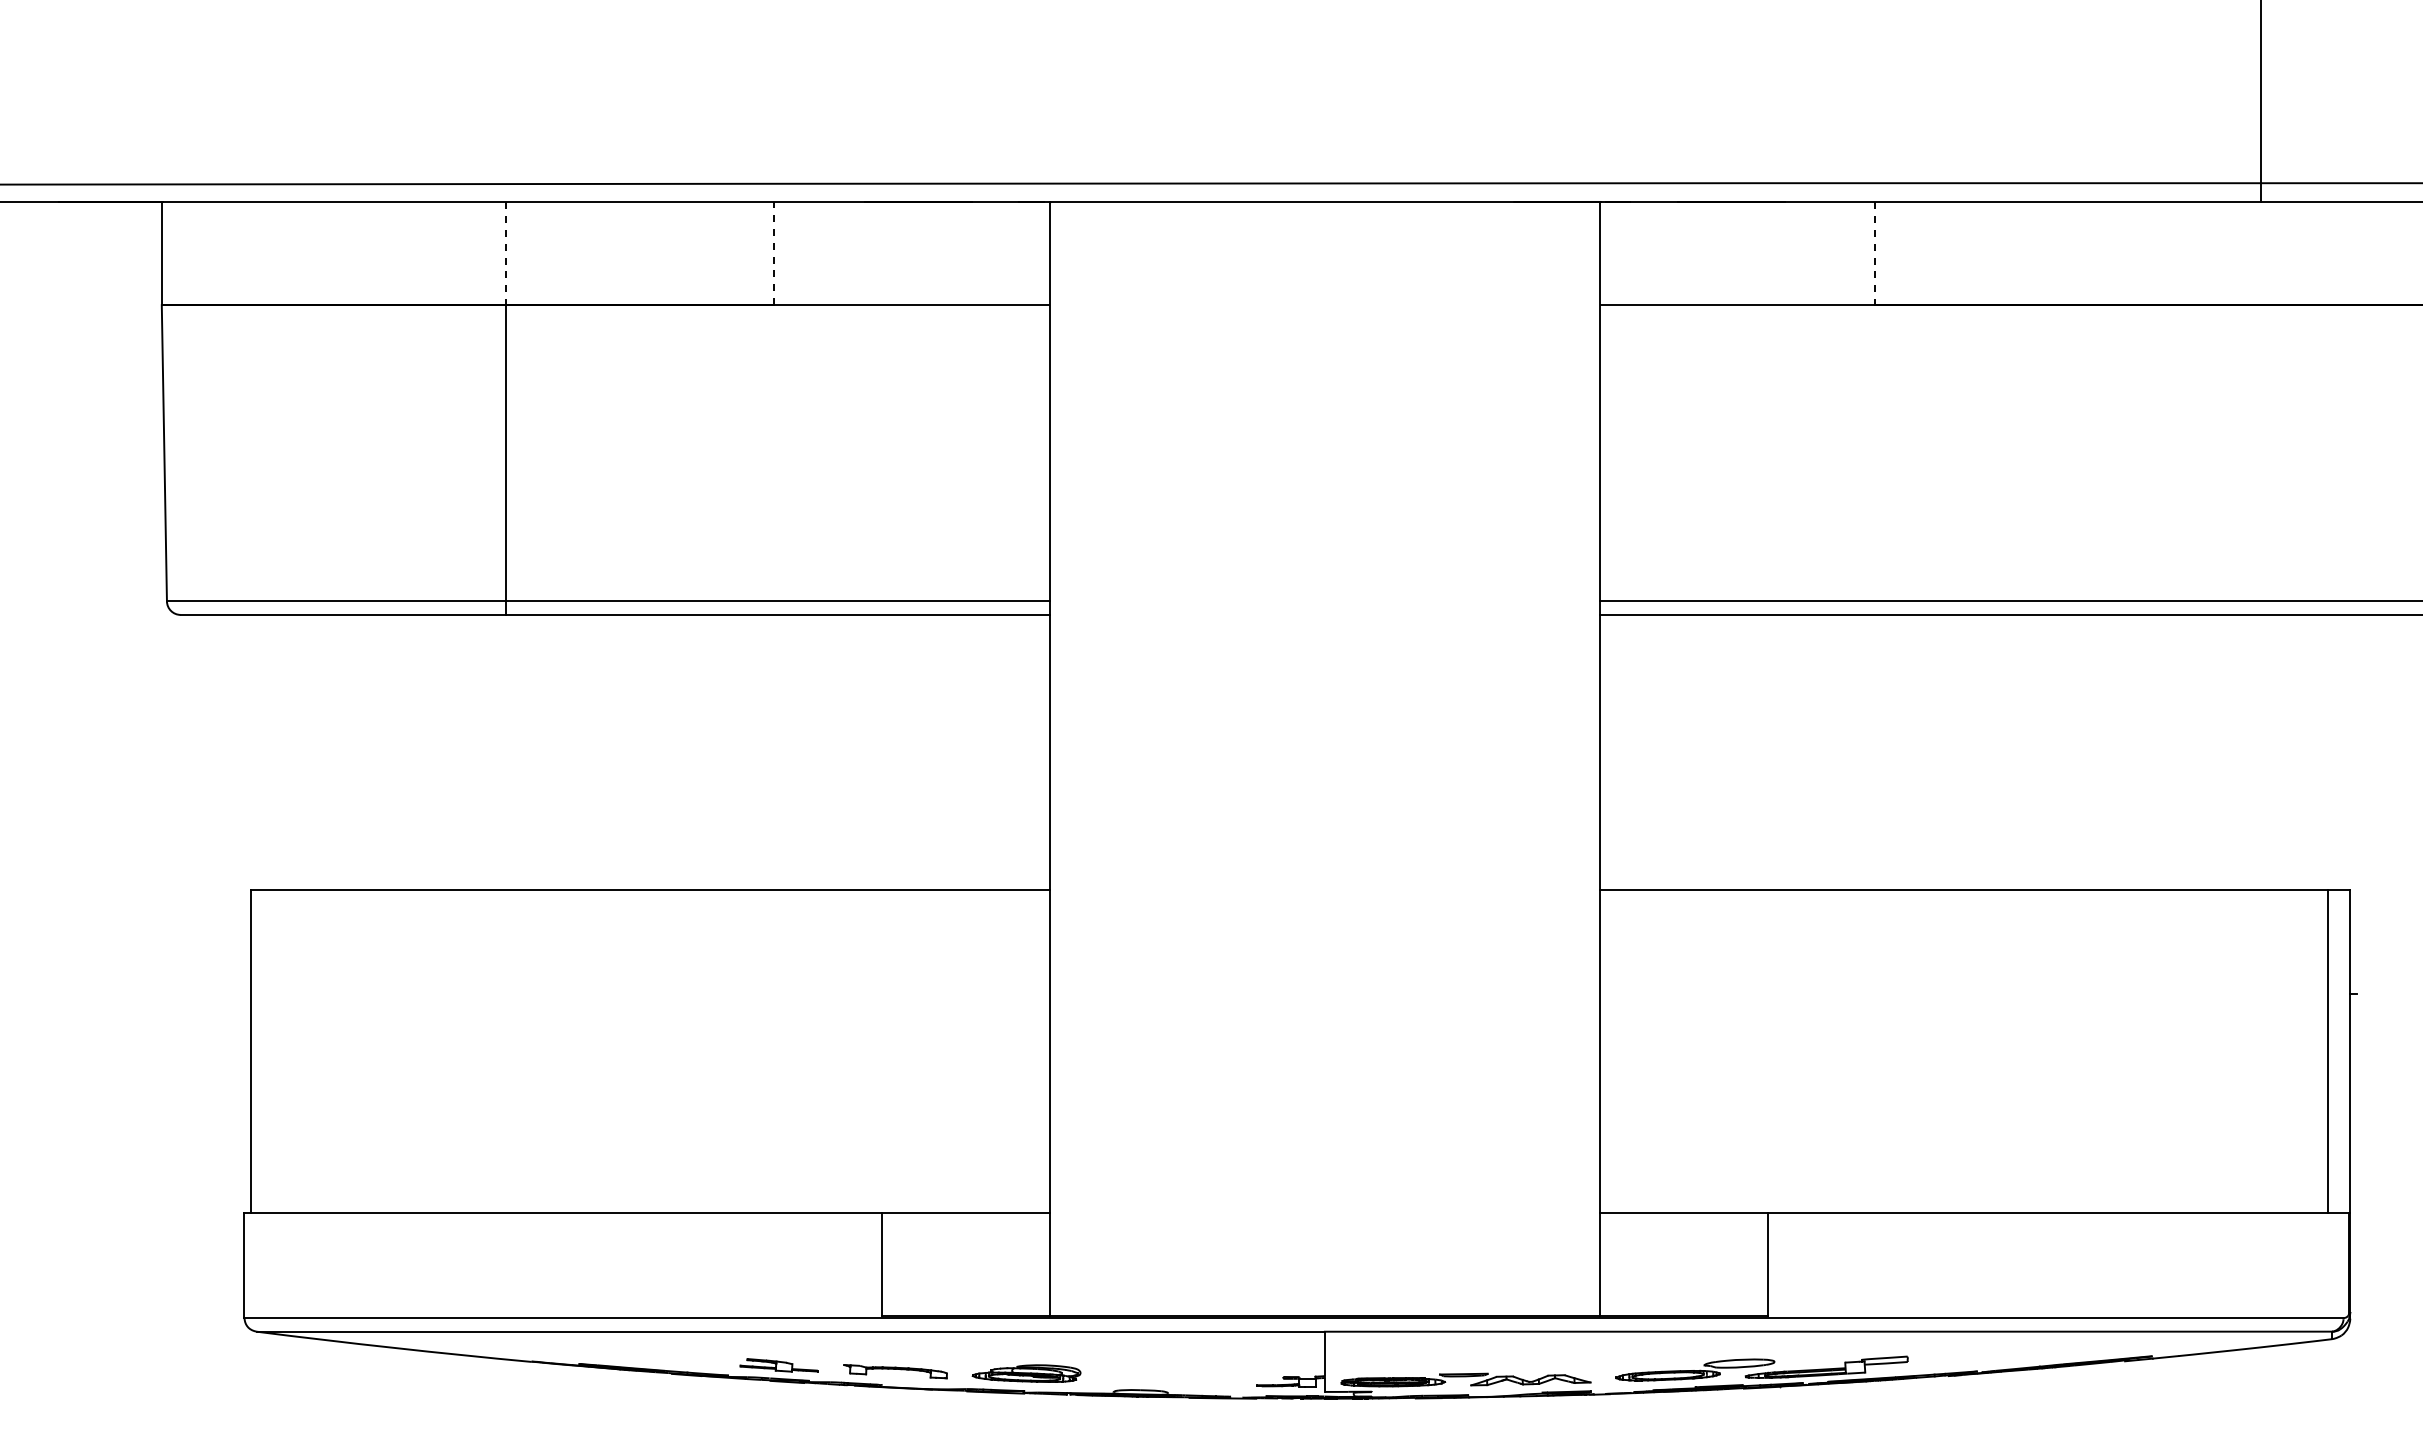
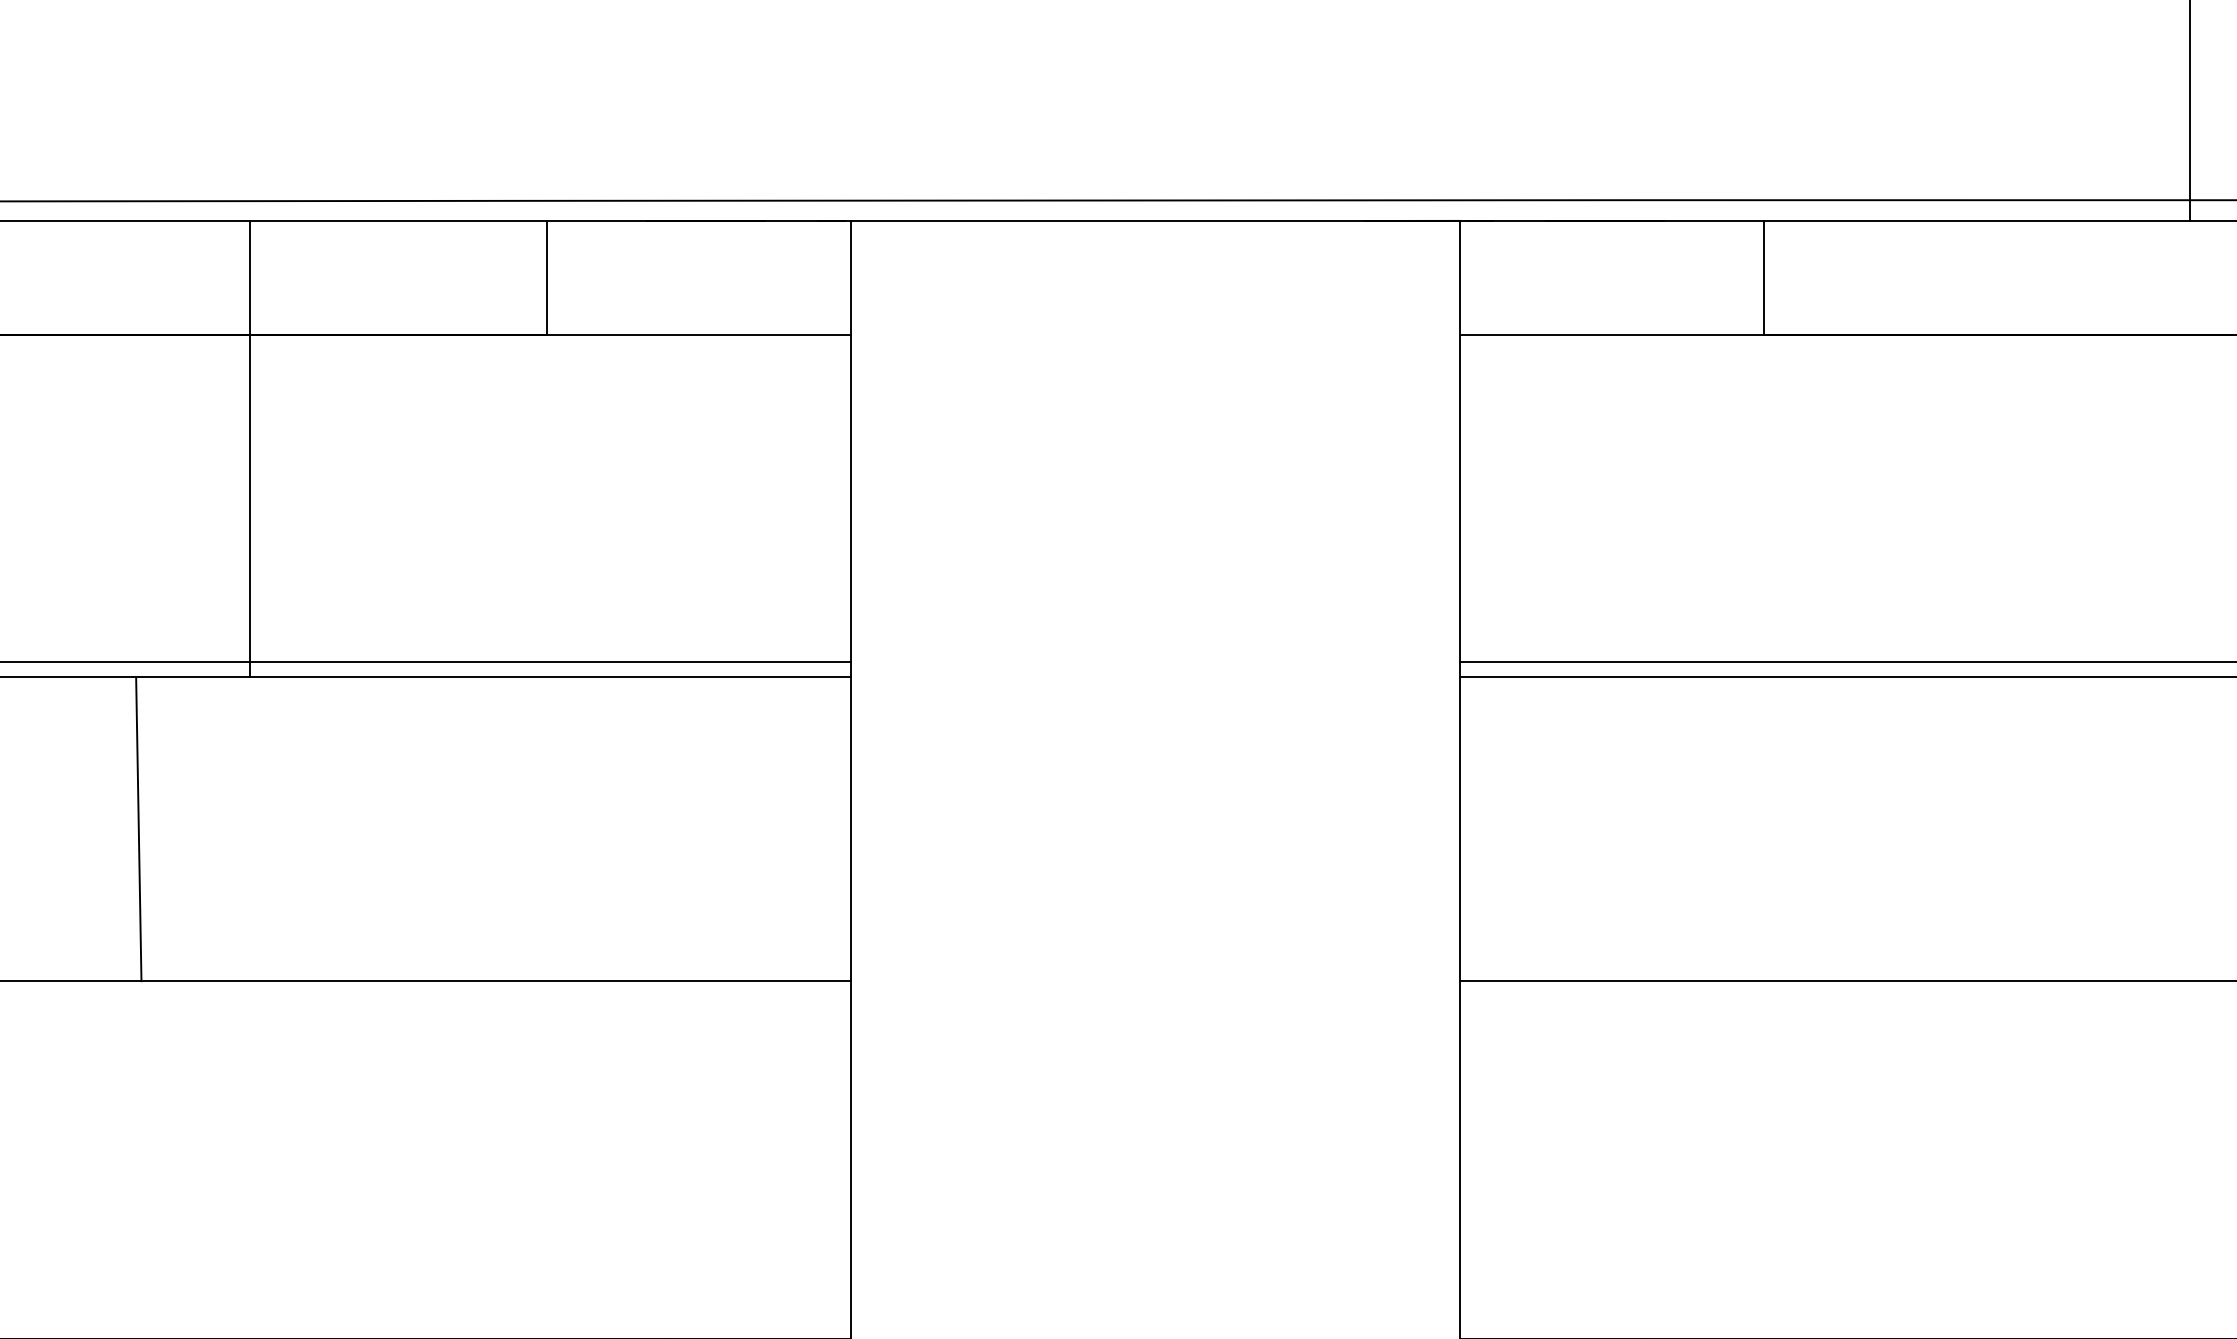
line: (505, 253) -> (249, 277), dashed -> solid
line: (774, 253) -> (547, 277), dashed -> solid
line: (1875, 253) -> (1764, 277), dashed -> solid
line: (404, 751) -> (138, 828), added

